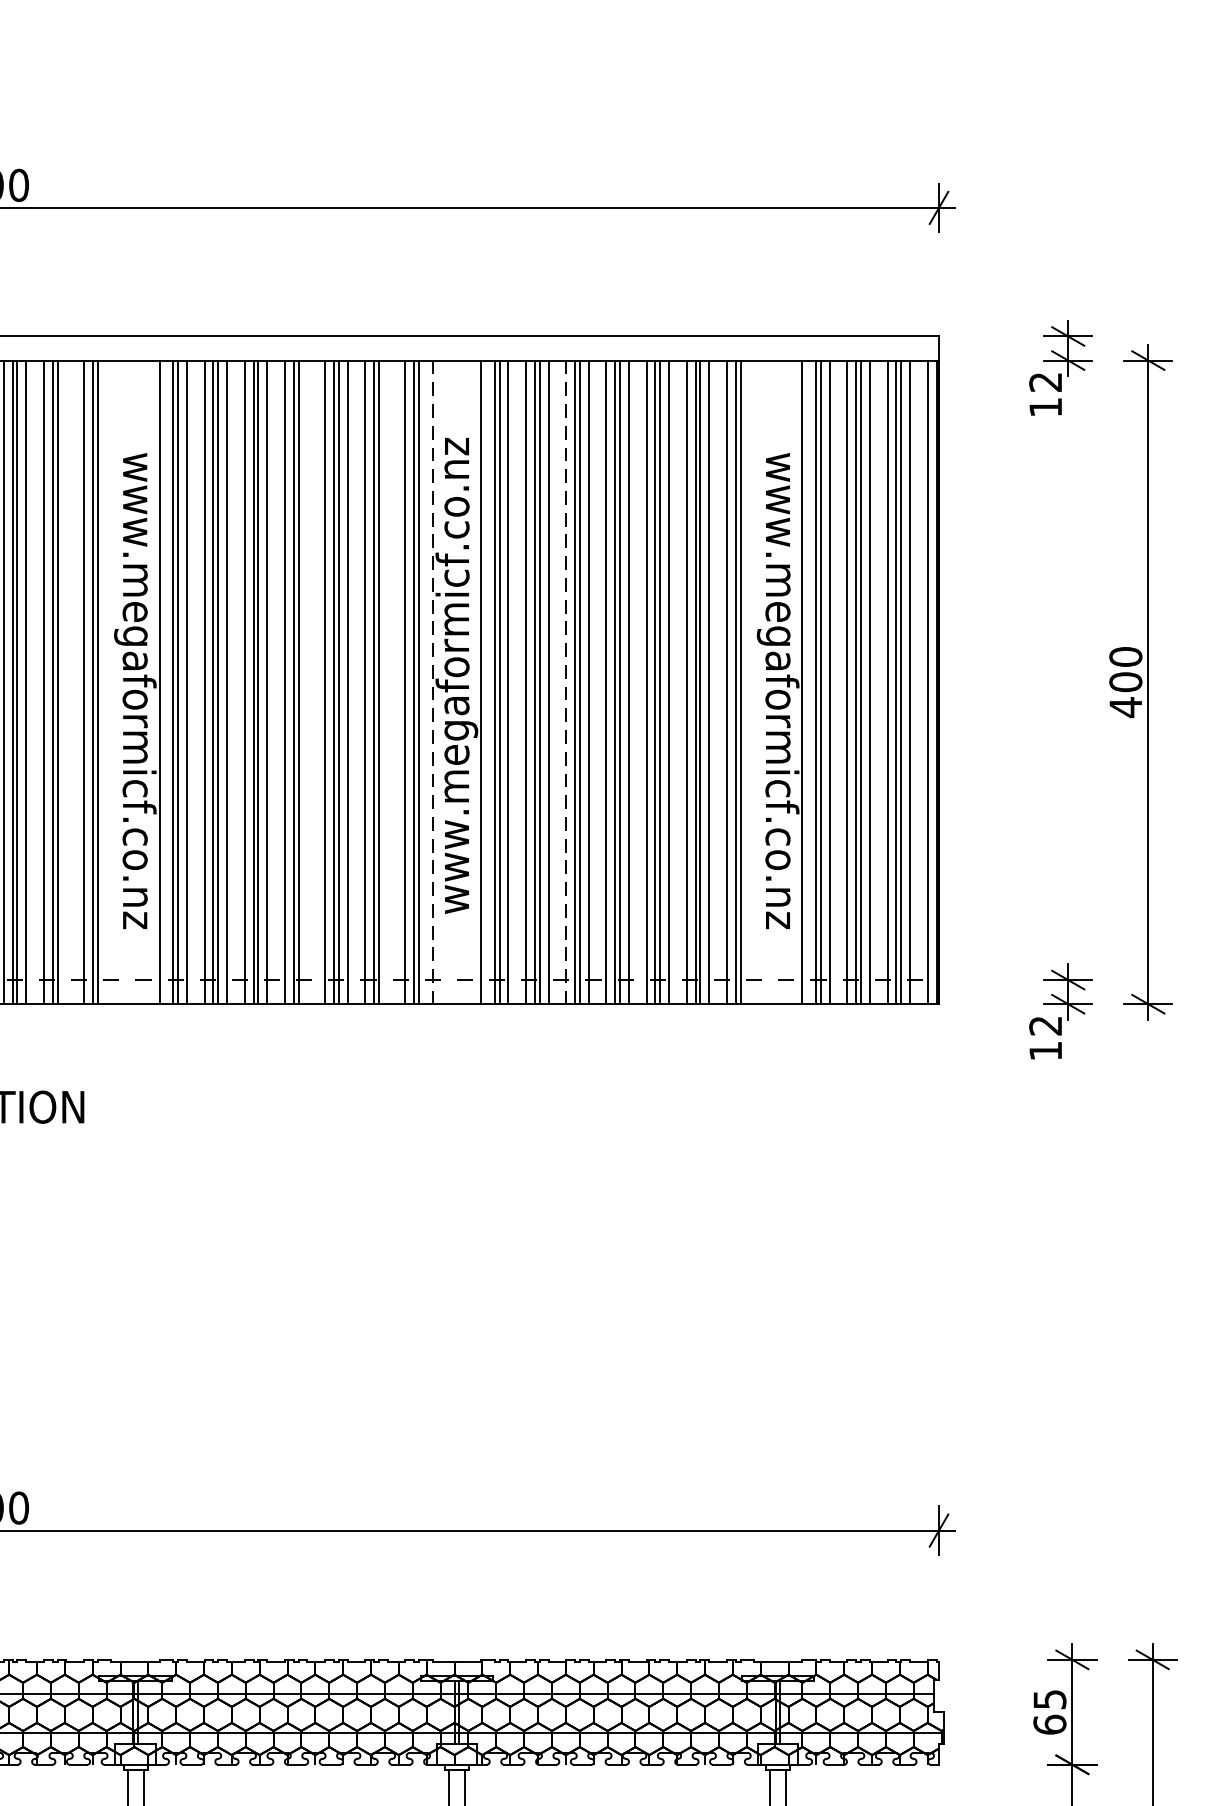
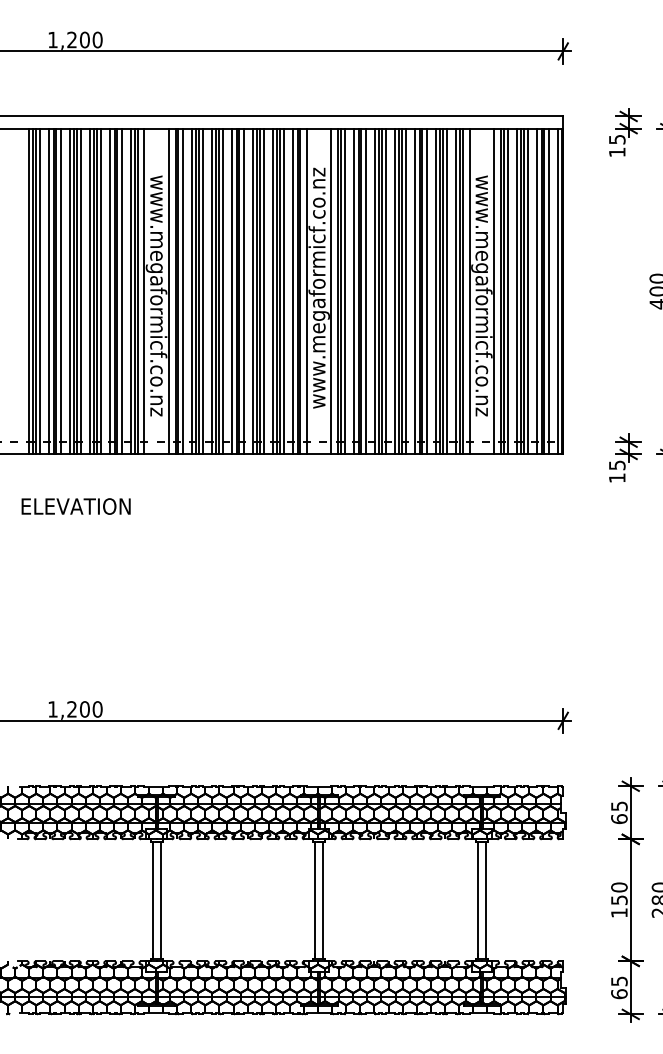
text: (1044, 381) -> (616, 139), 12 -> 15
line: (66, 682) -> (121, 291), added
line: (111, 682) -> (144, 291), added
line: (307, 682) -> (243, 291), added
line: (388, 682) -> (284, 291), added
line: (433, 682) -> (307, 291), dashed -> solid
line: (566, 682) -> (374, 291), dashed -> solid
line: (753, 682) -> (469, 291), added
text: (1046, 1026) -> (617, 465), 12 -> 15

